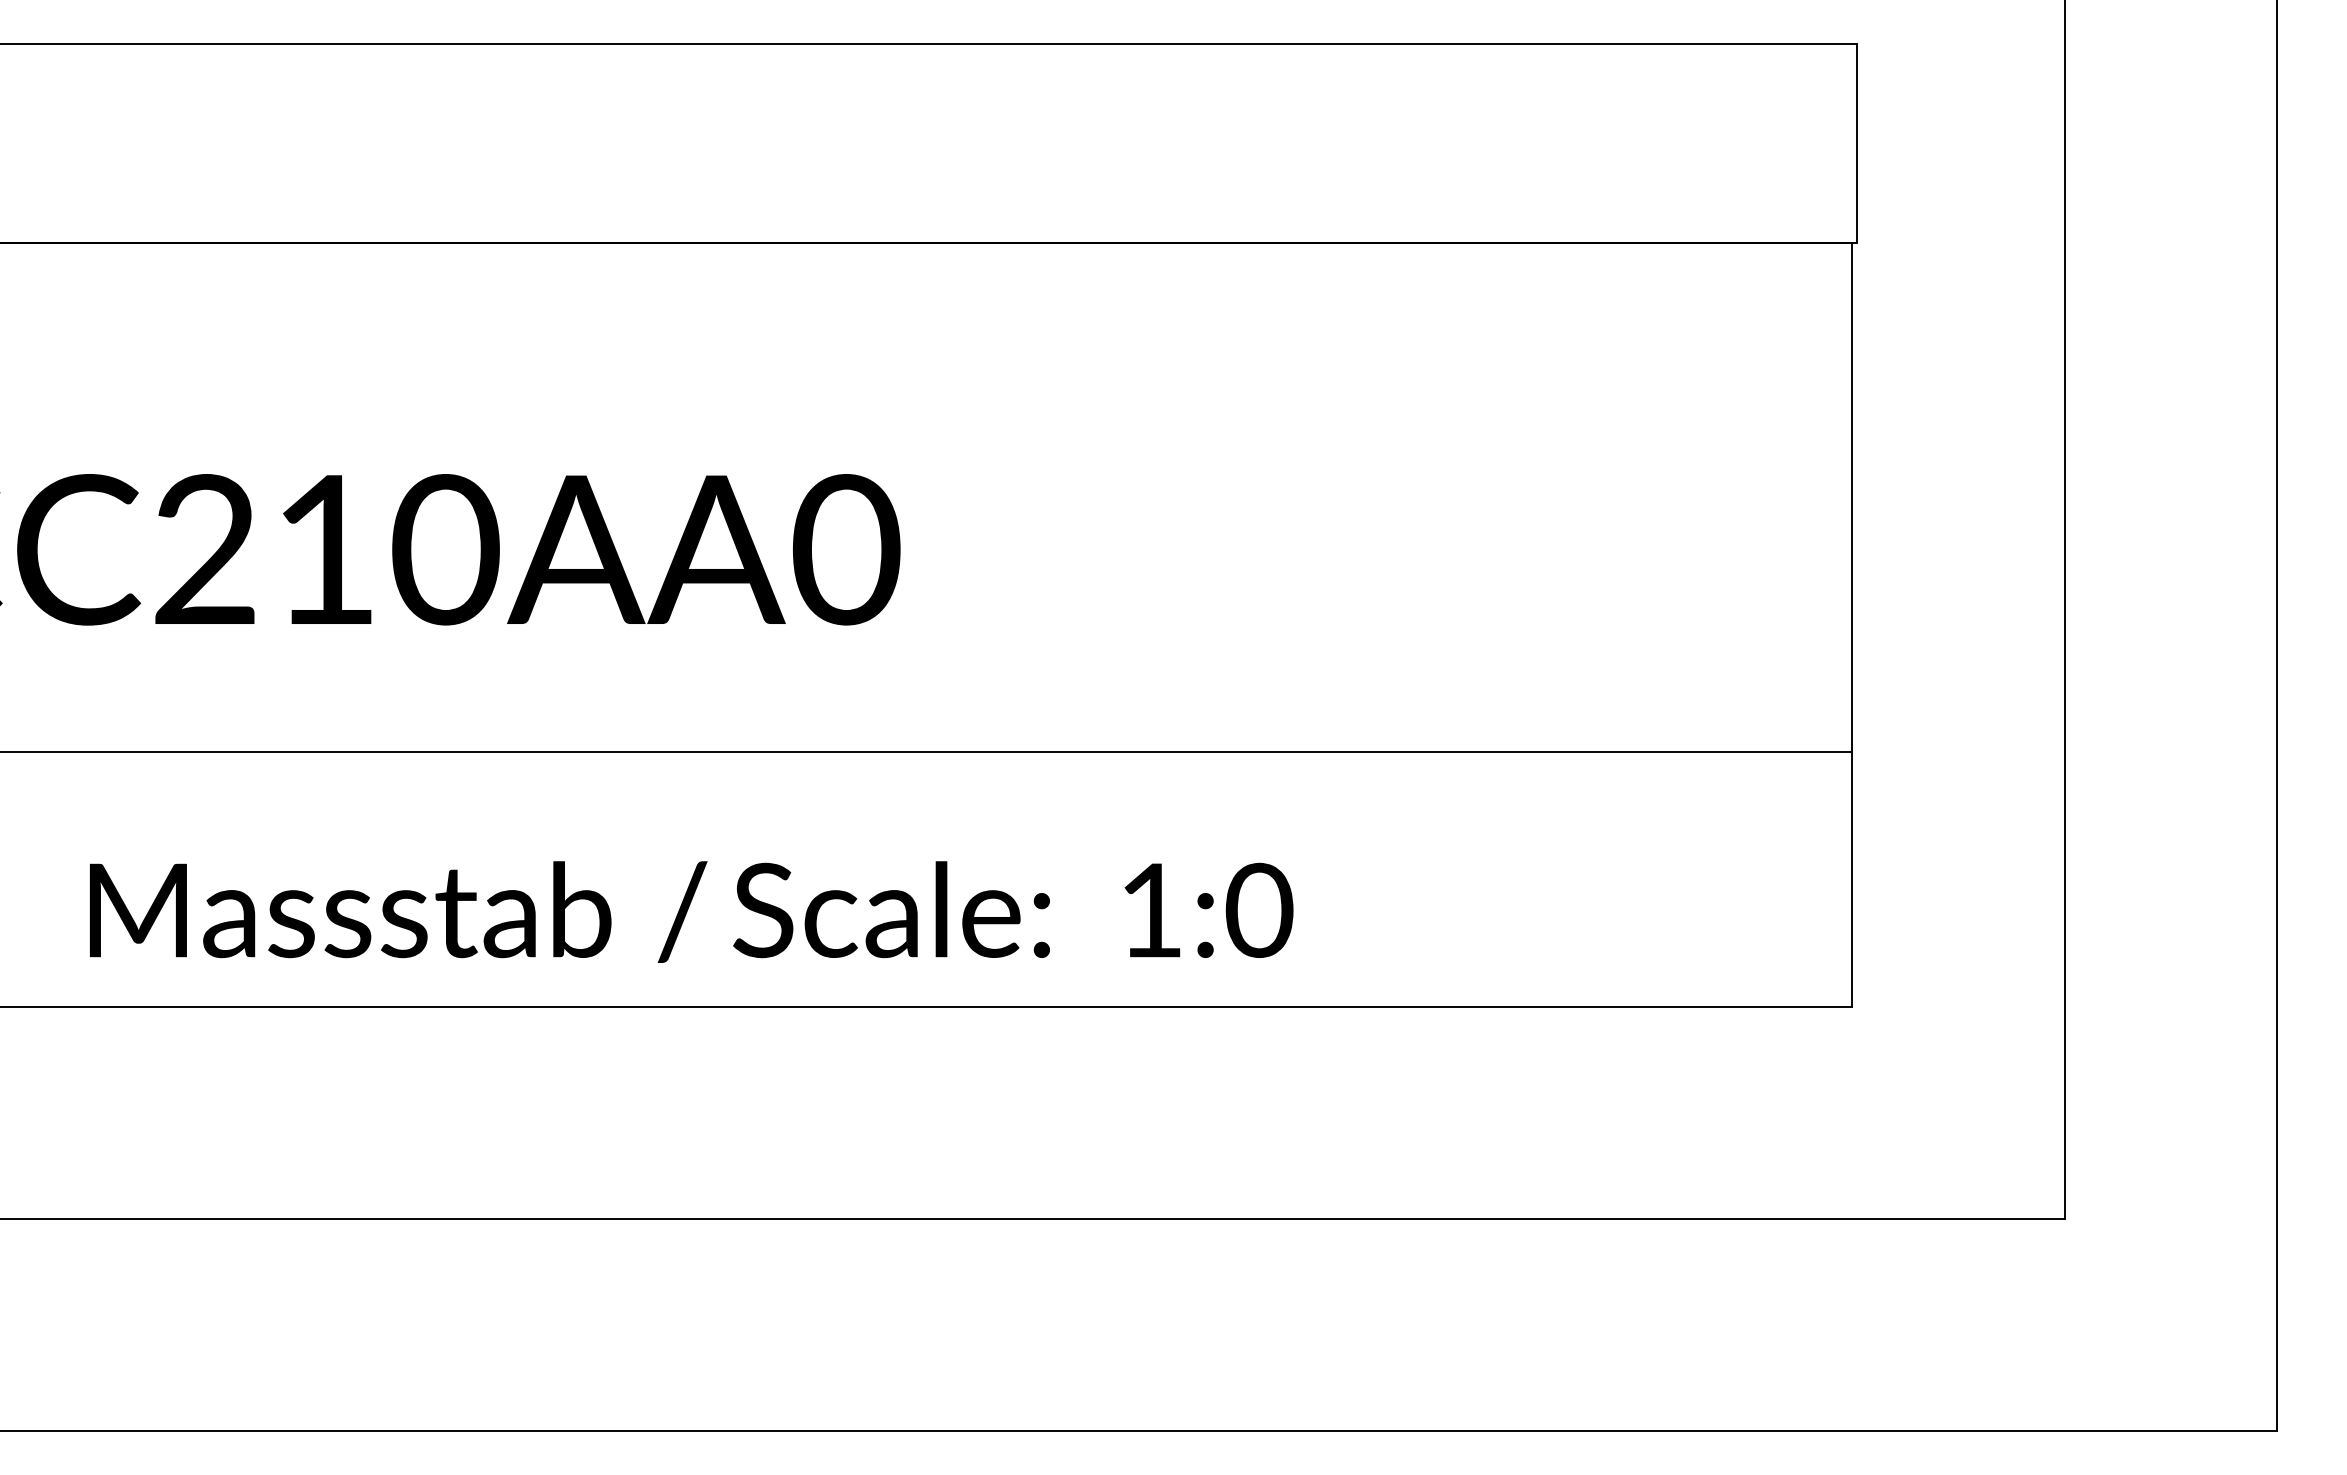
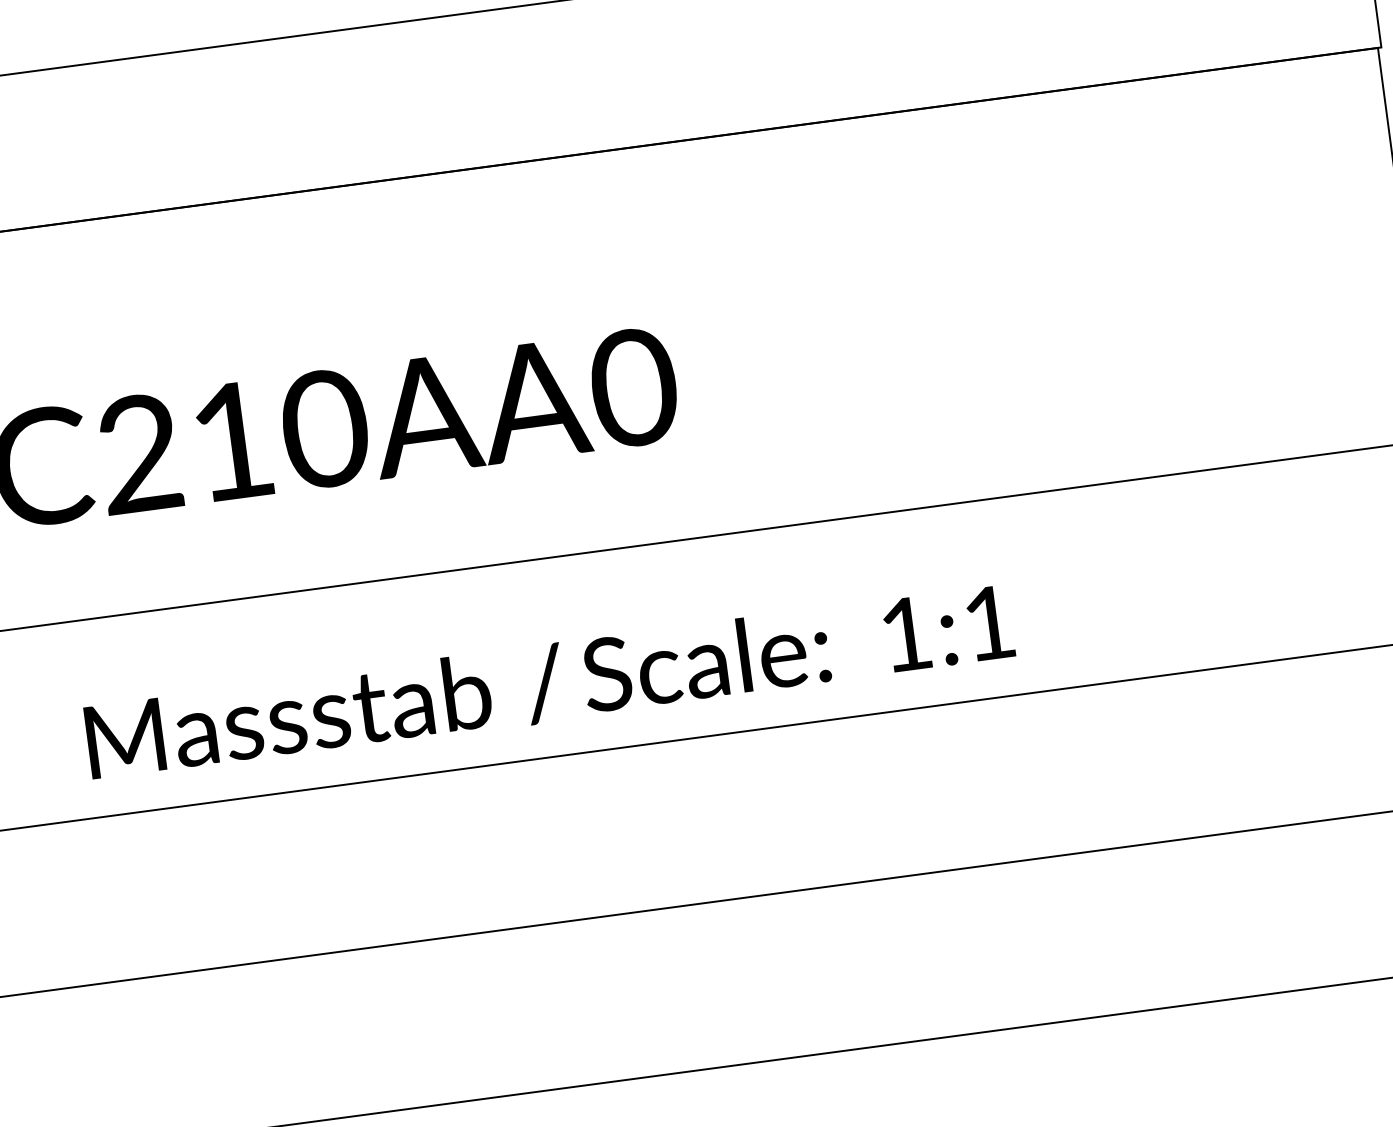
text: (1259, 910) -> (989, 623), 1:0 -> 1:1

